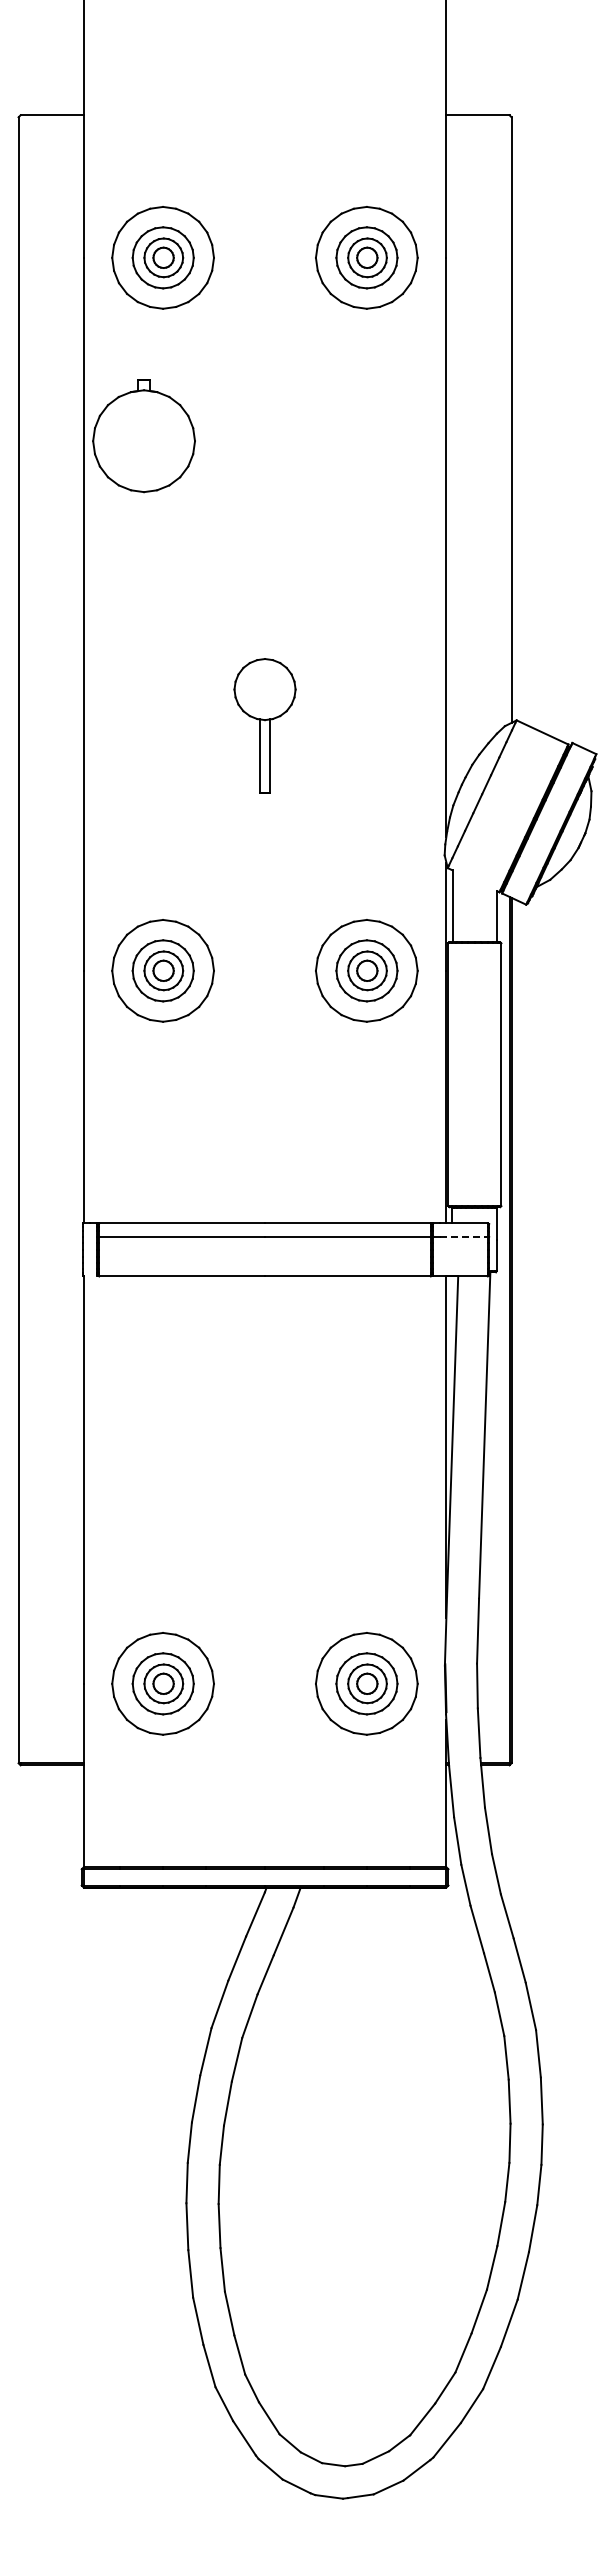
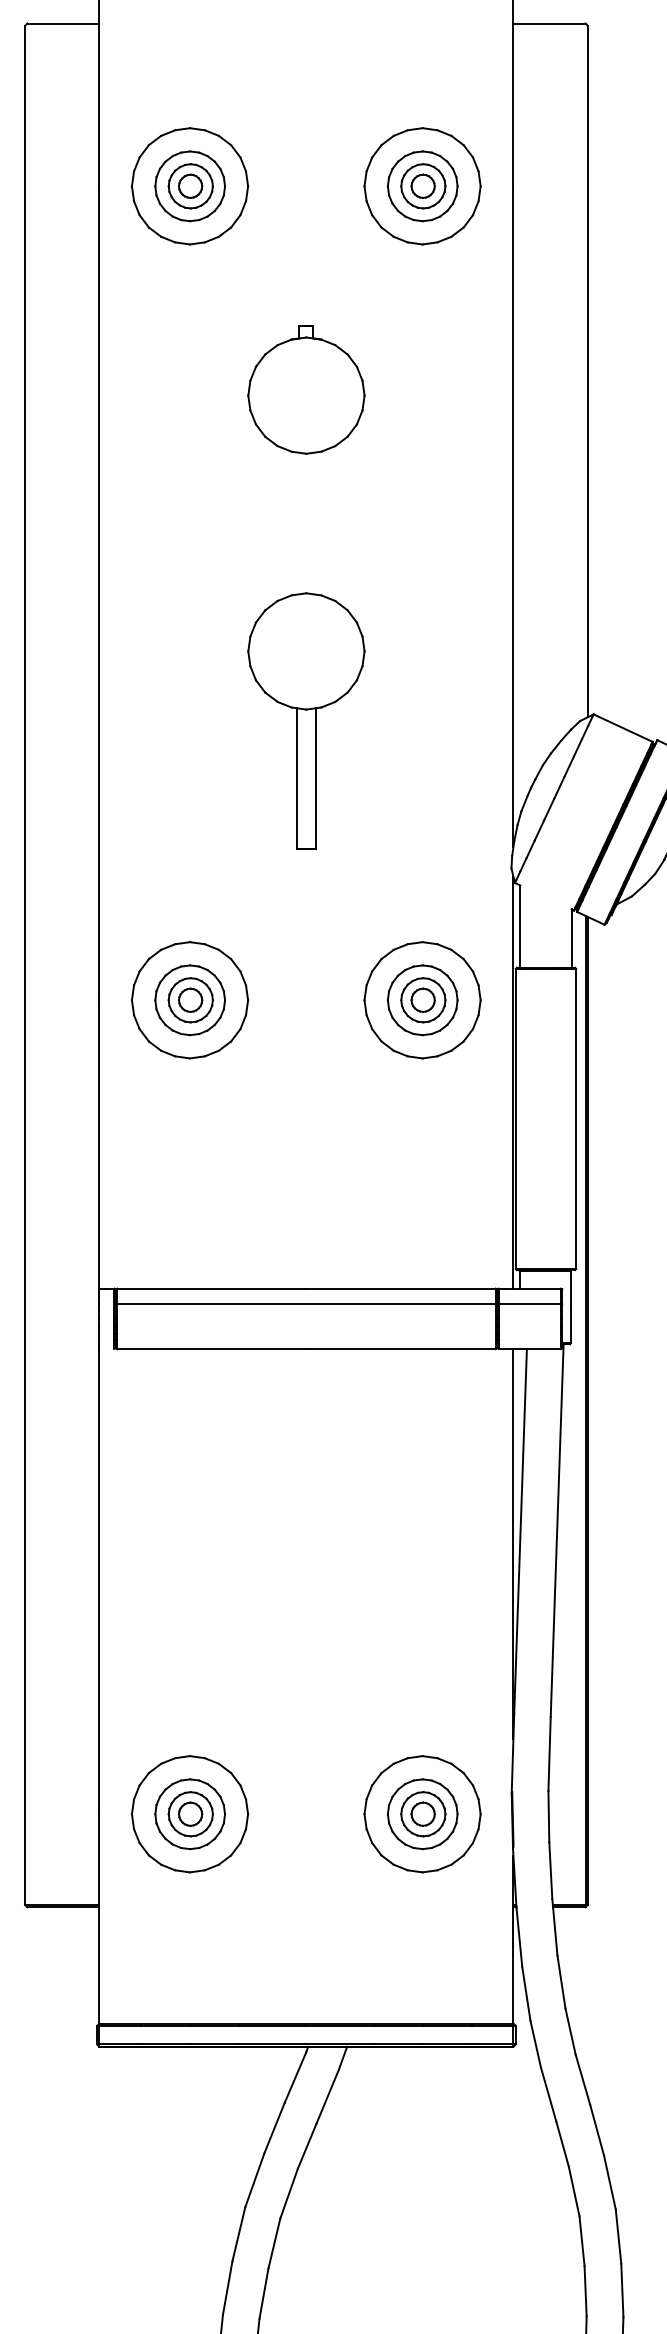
part: (143, 436) -> (305, 390), moved
part: (264, 725) -> (305, 720), size x1.67
line: (464, 1236) -> (534, 1303), dashed -> solid

